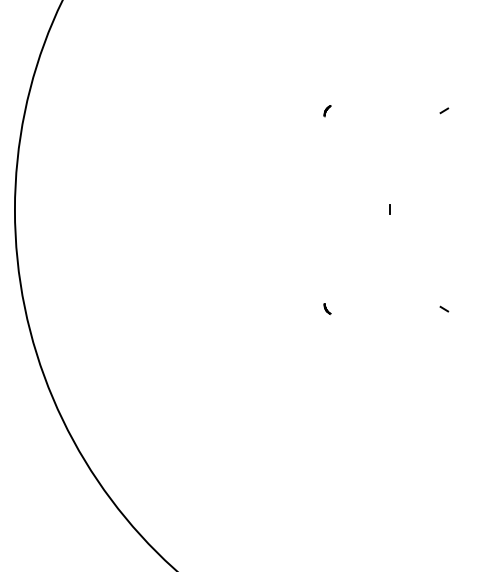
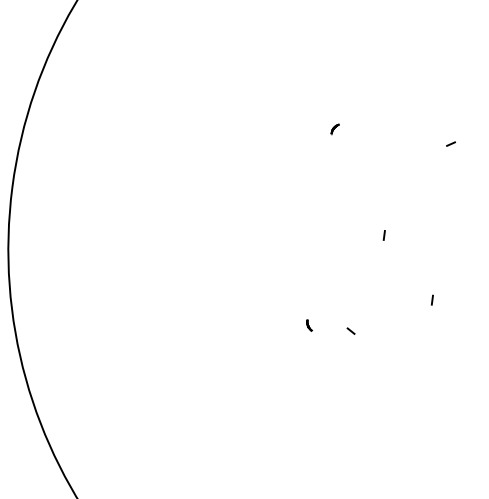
line: (445, 267) -> (431, 299), added
line: (444, 308) -> (351, 330), moved

